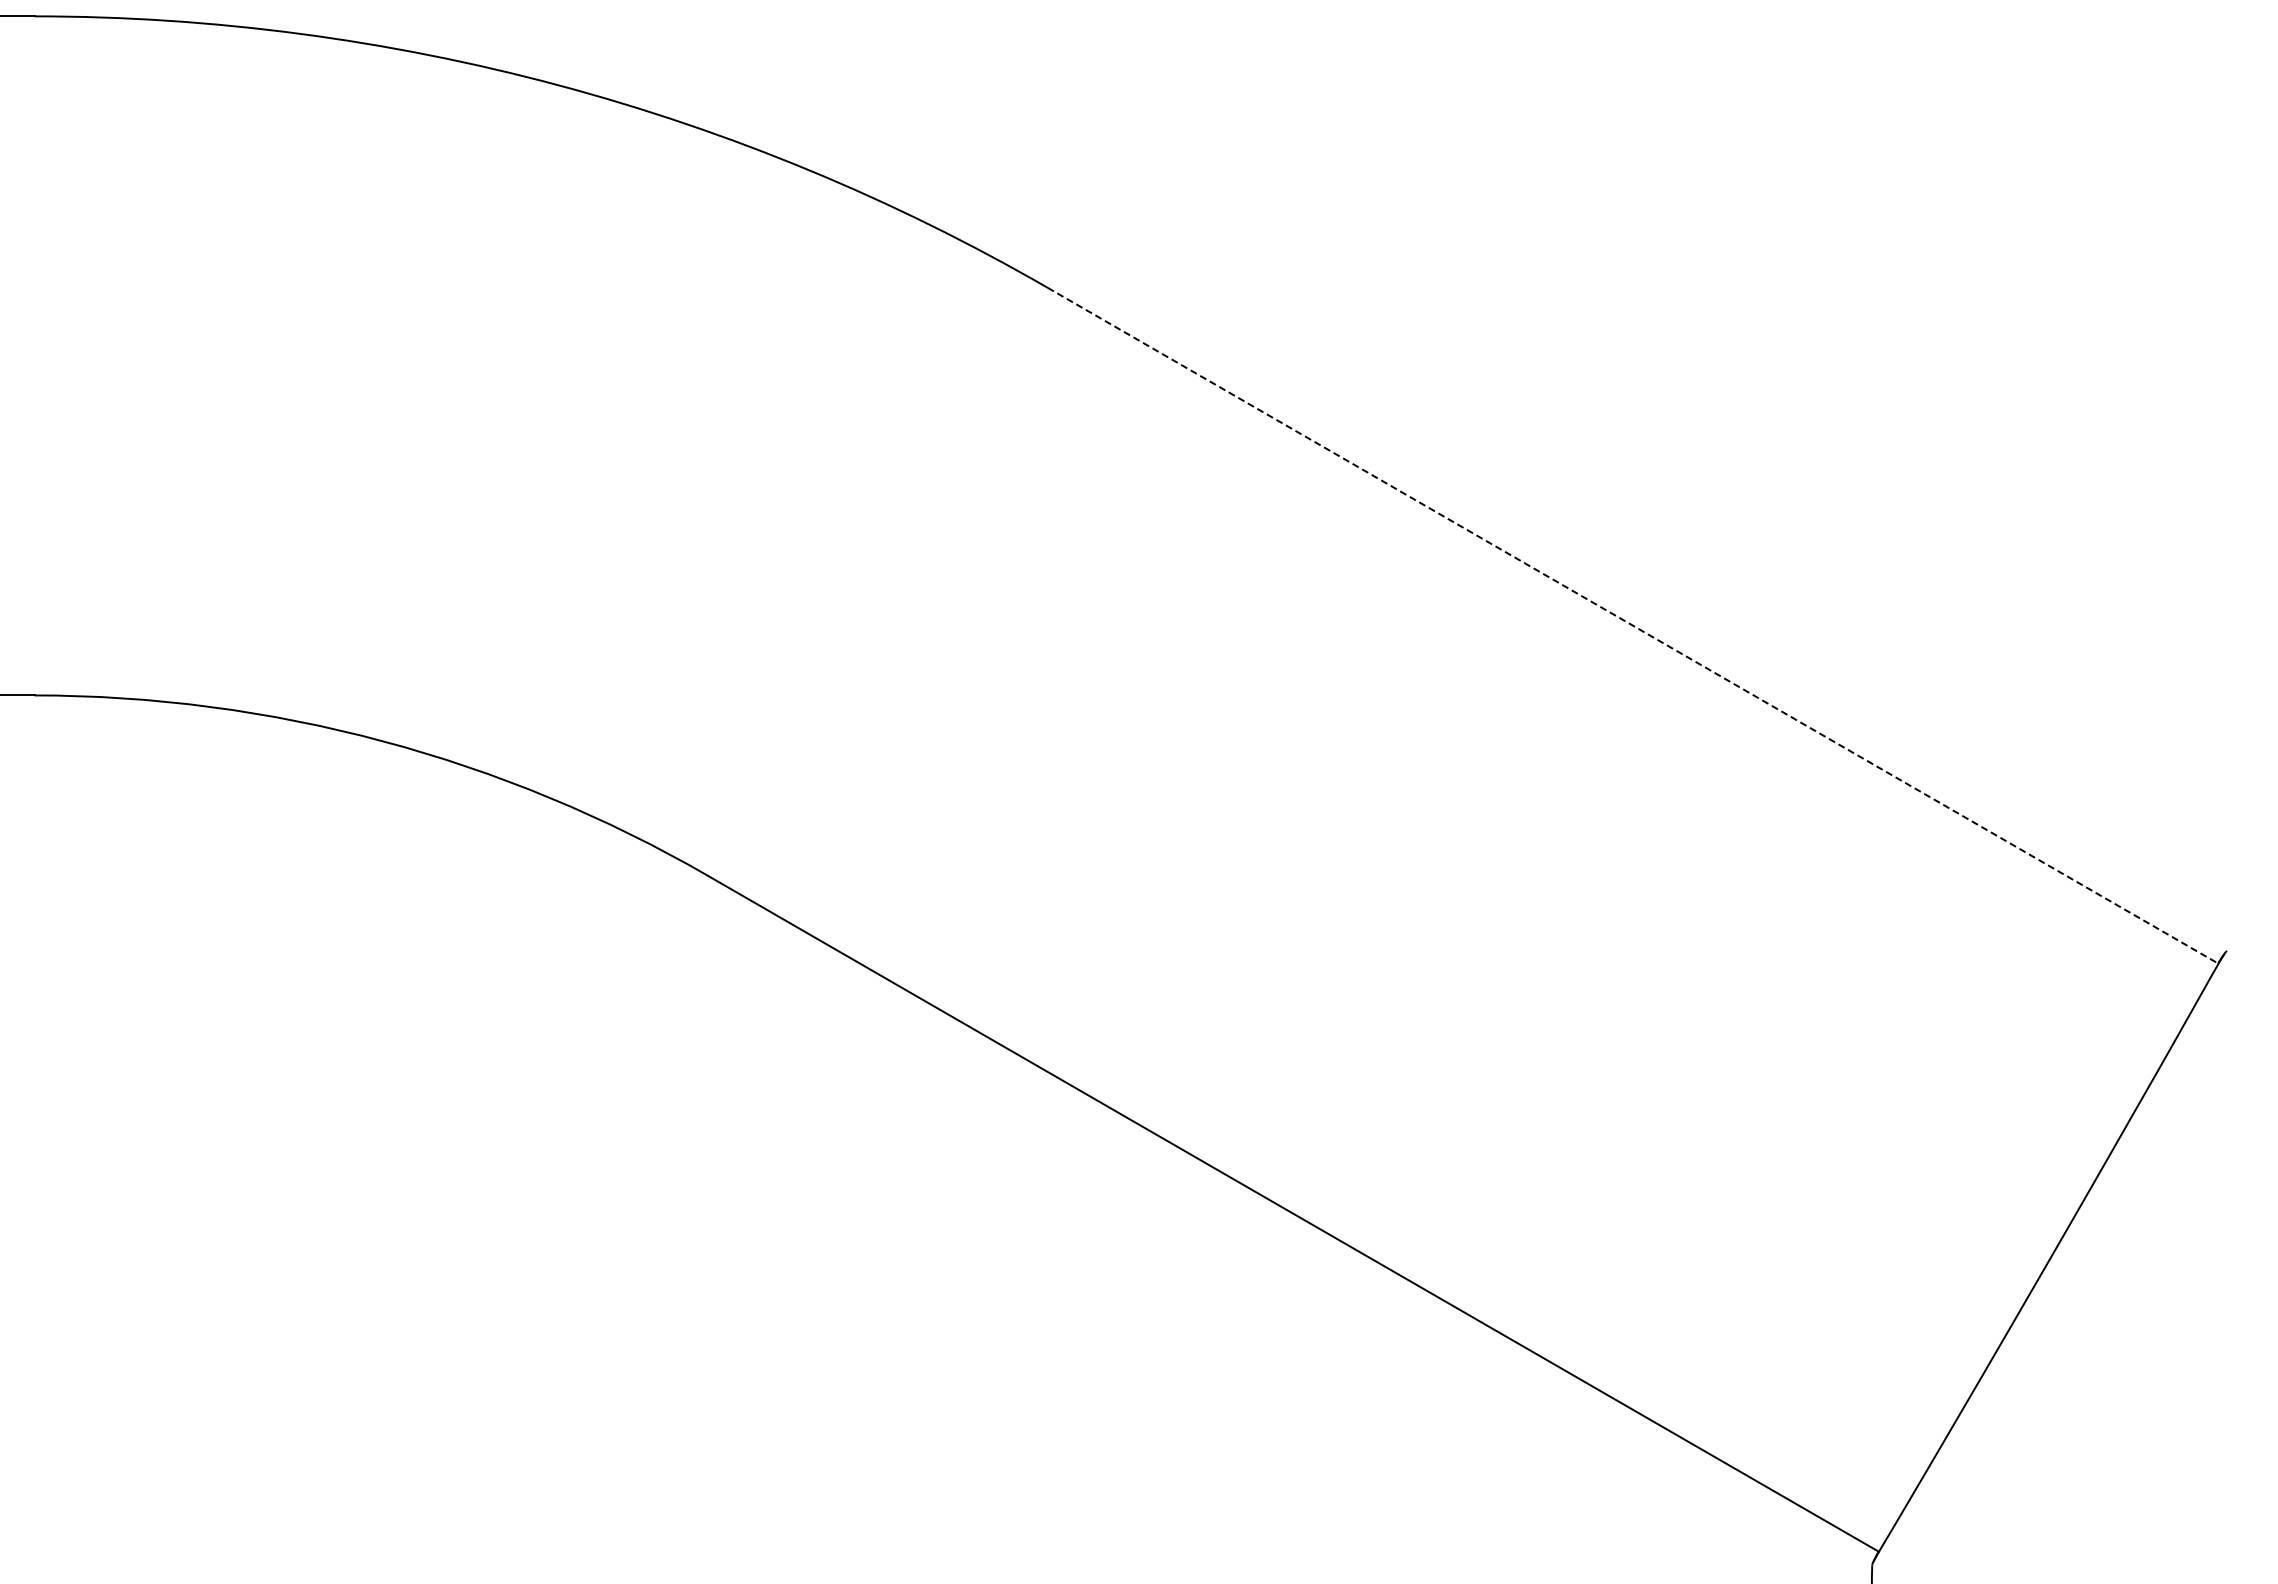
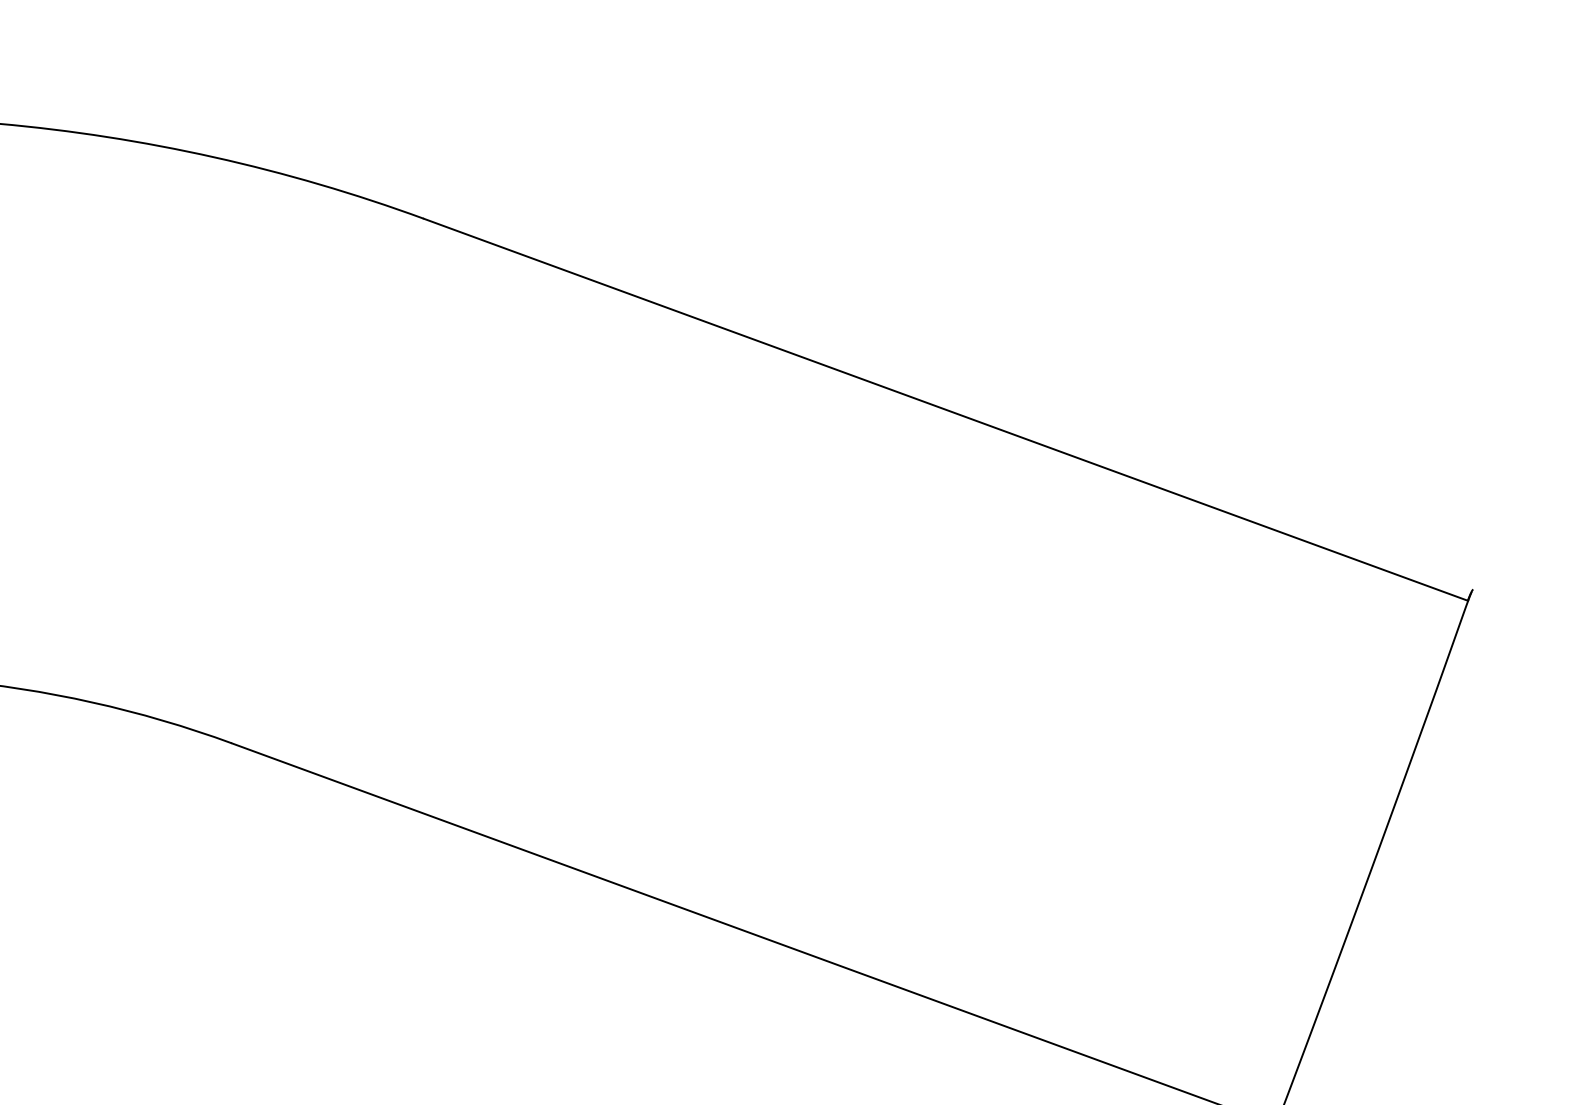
line: (1633, 625) -> (946, 409), dashed -> solid

